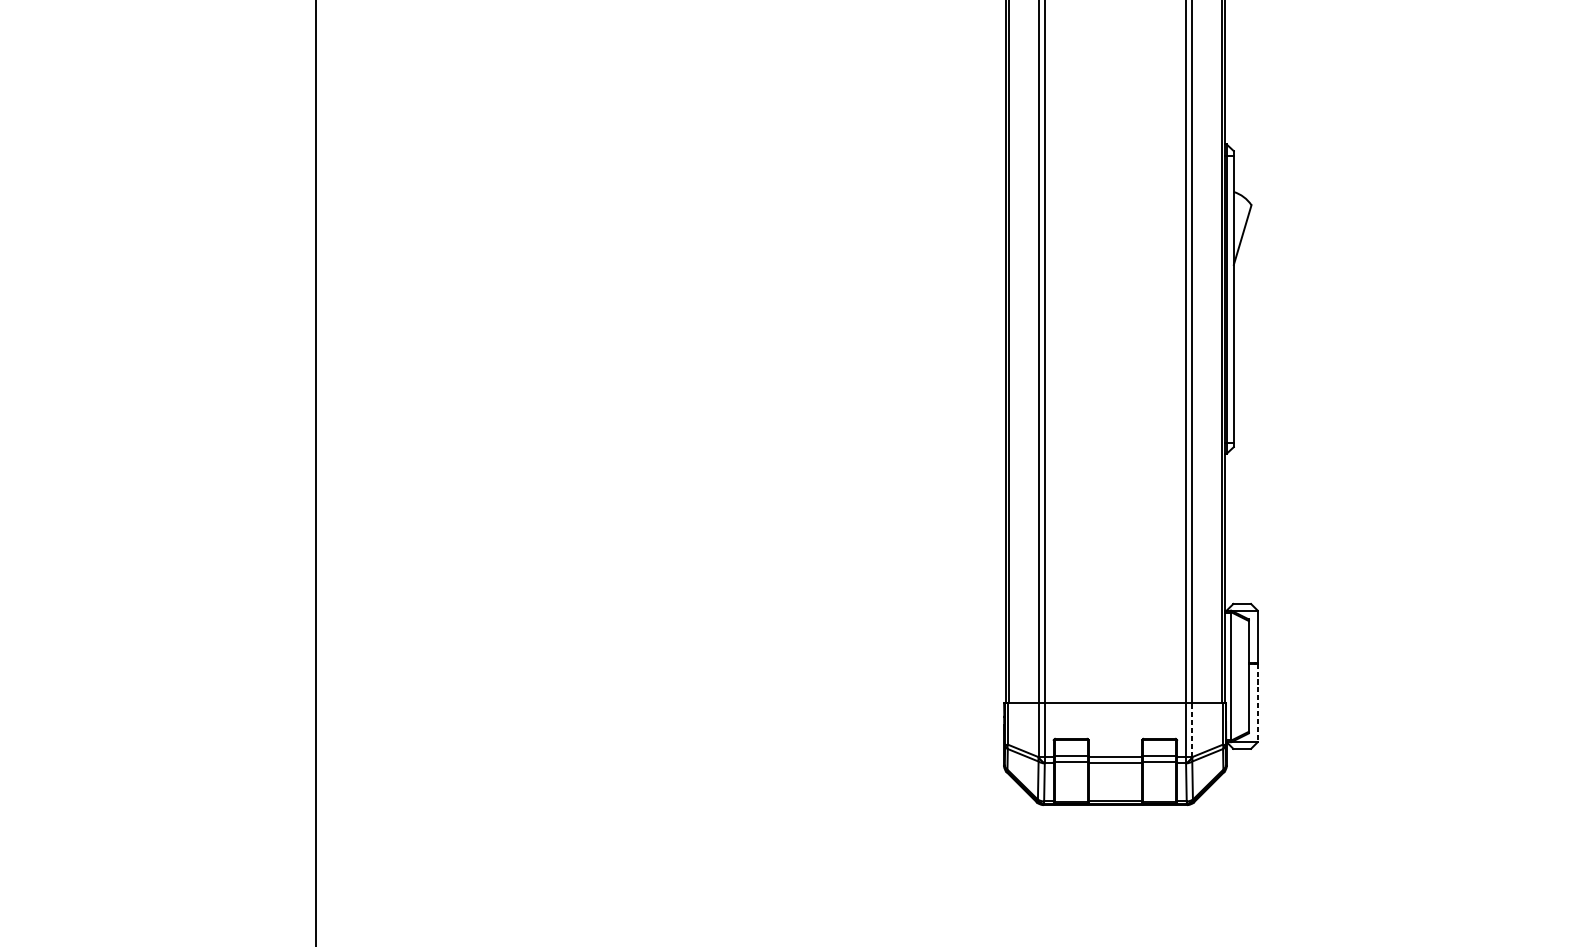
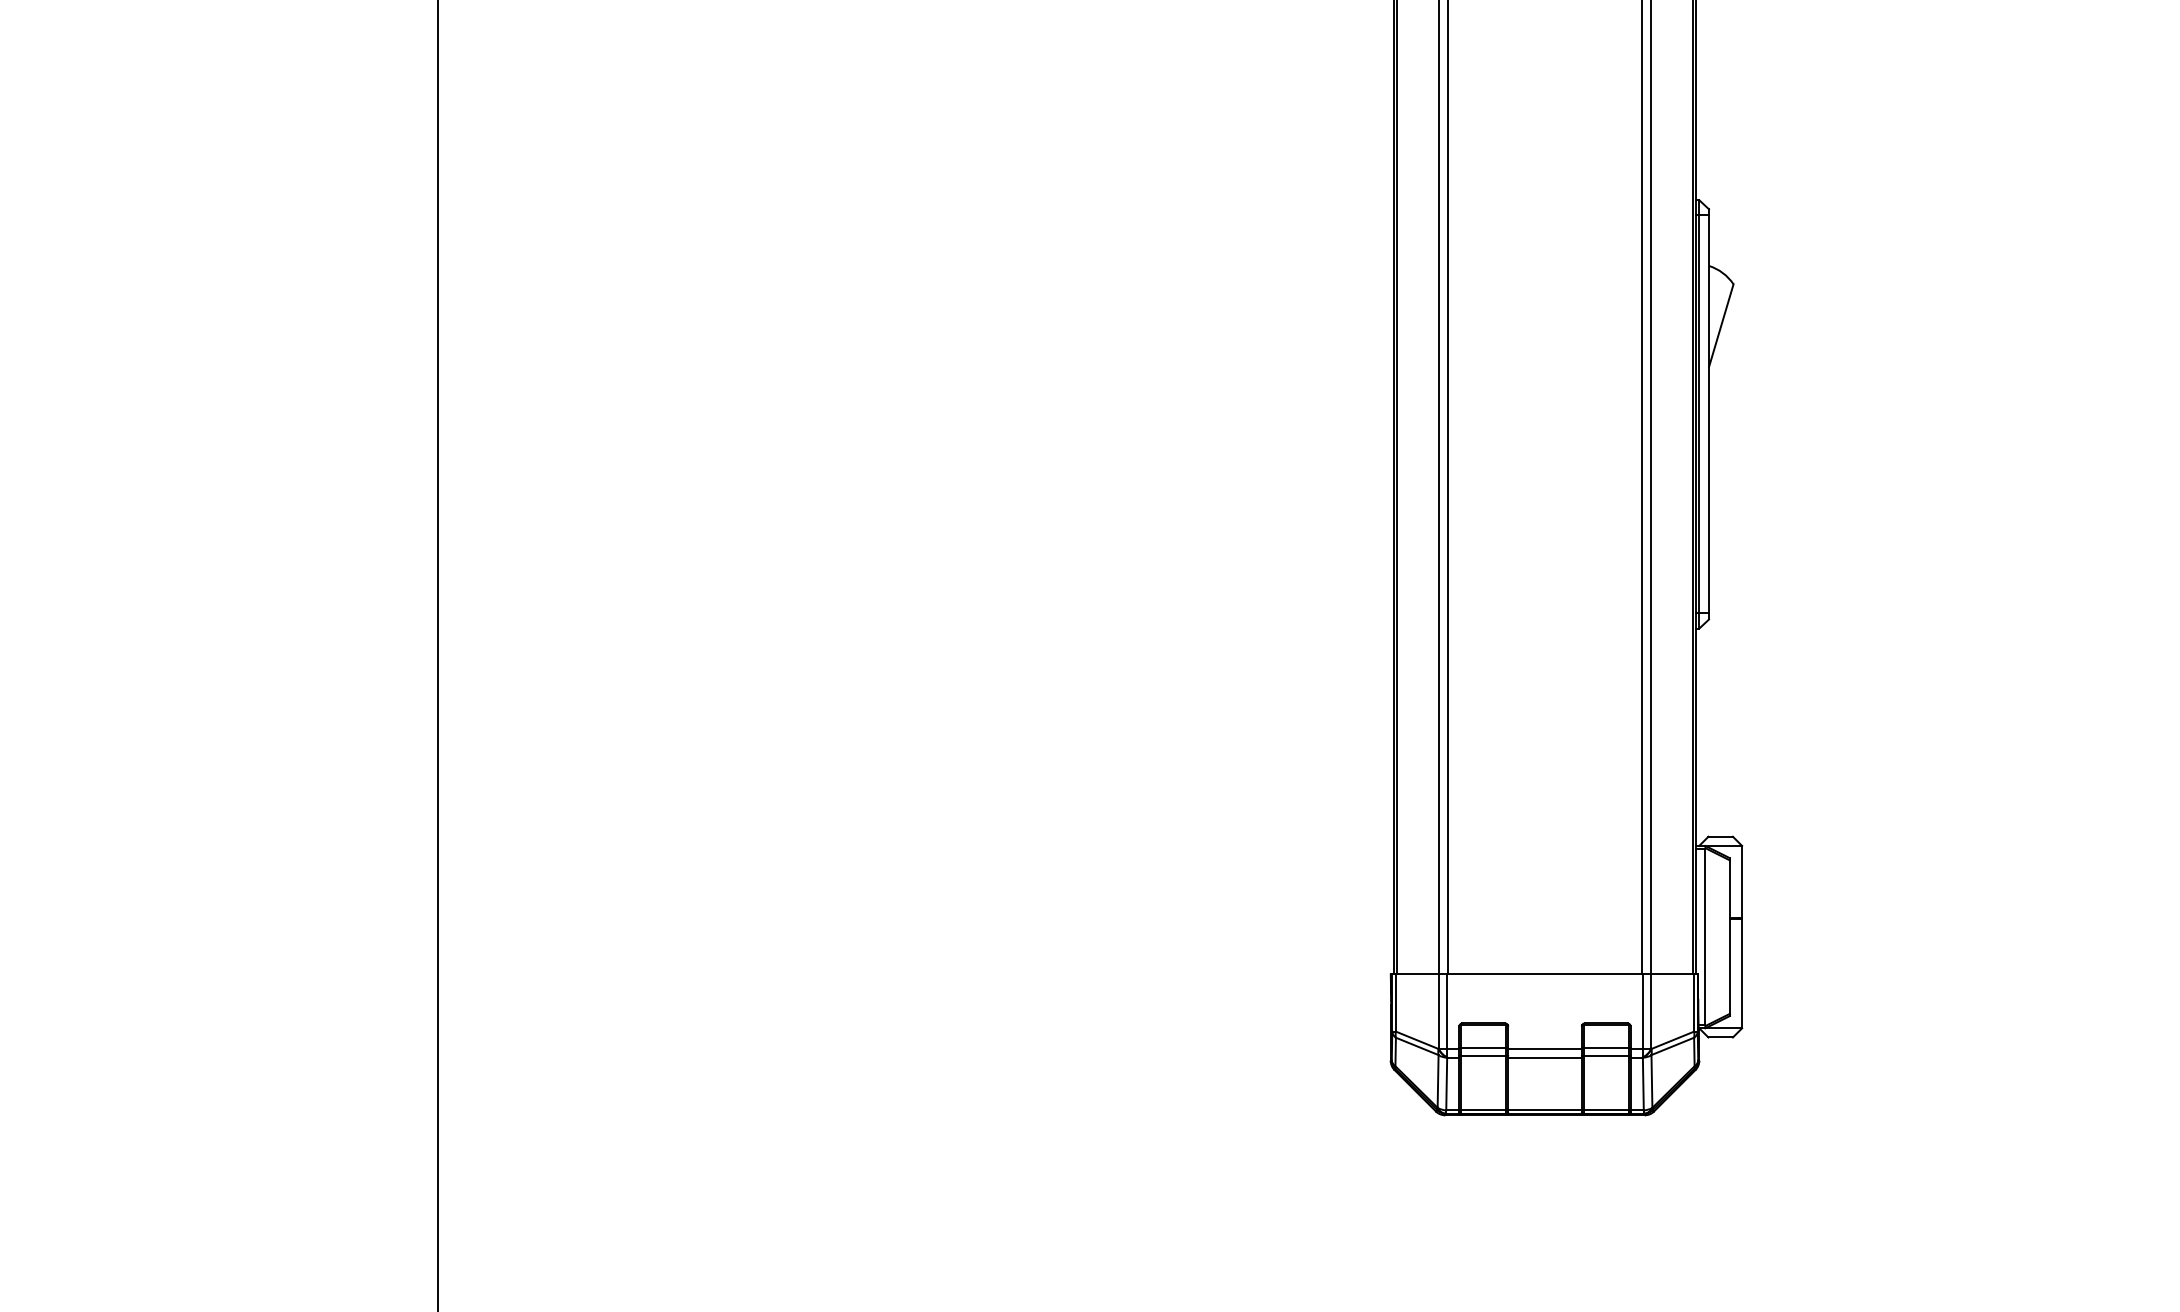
line: (1257, 703) -> (1742, 974), dashed -> solid
line: (1192, 730) -> (1651, 1011), dashed -> solid

